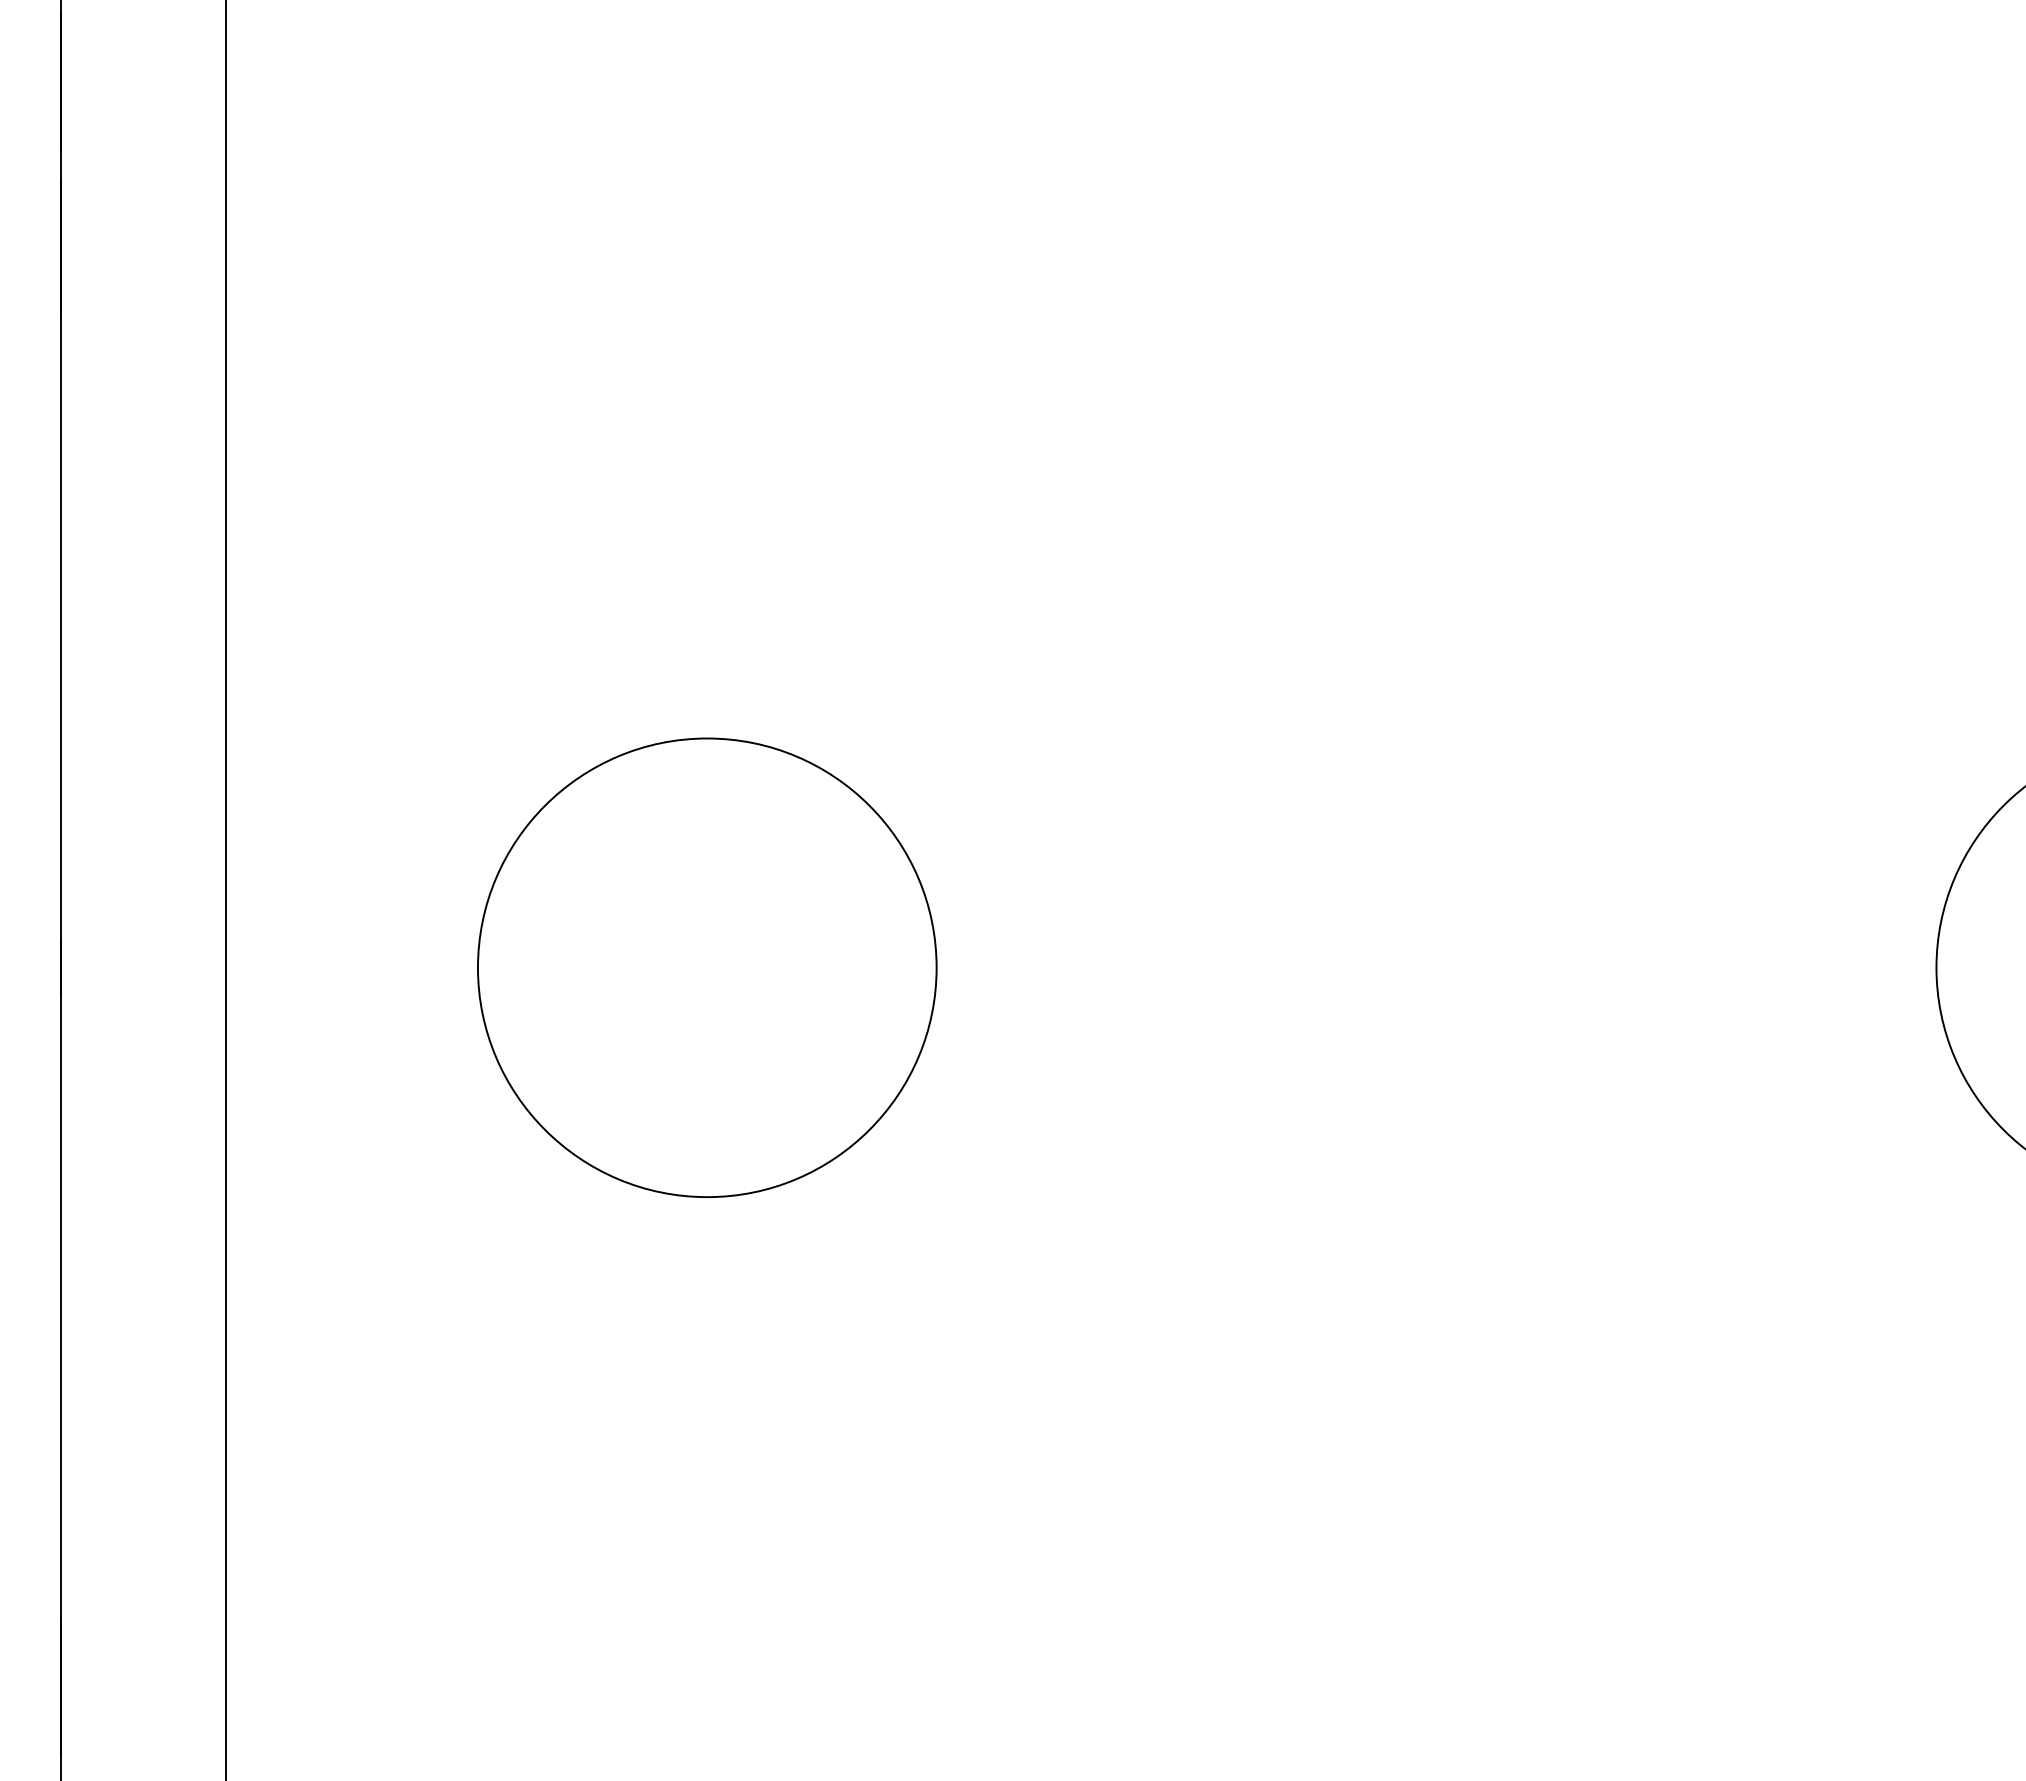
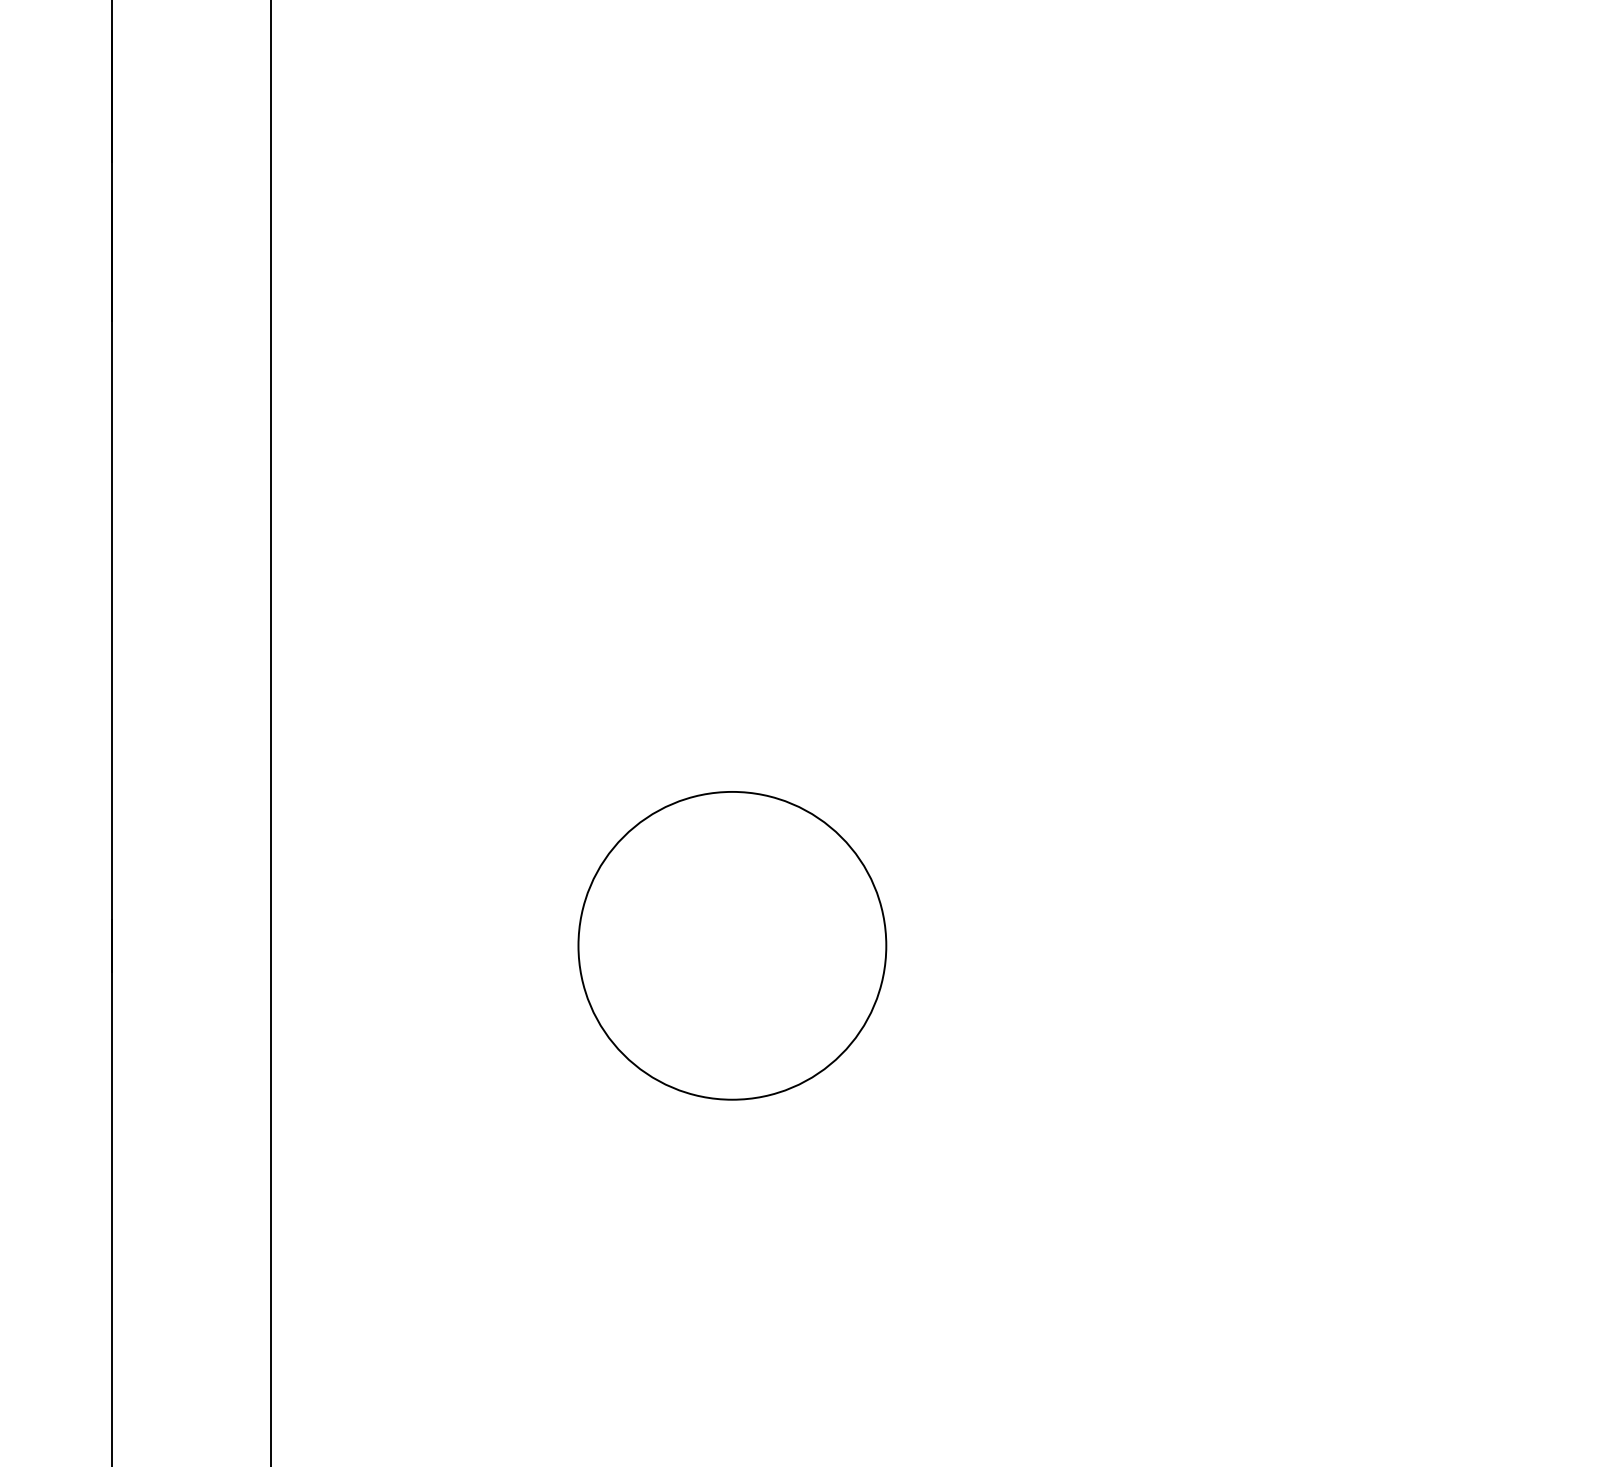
circle: (707, 967) -> (732, 945), size x0.7

